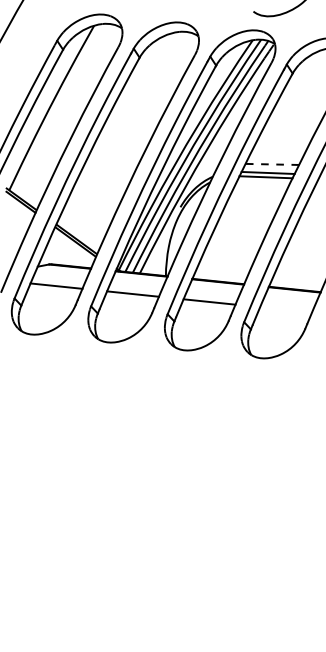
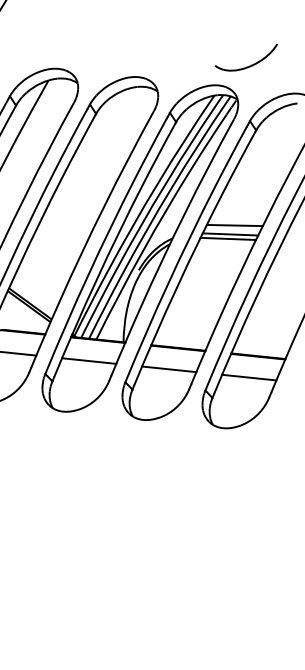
line: (272, 164) -> (235, 225), dashed -> solid
line: (286, 309) -> (249, 377), added

